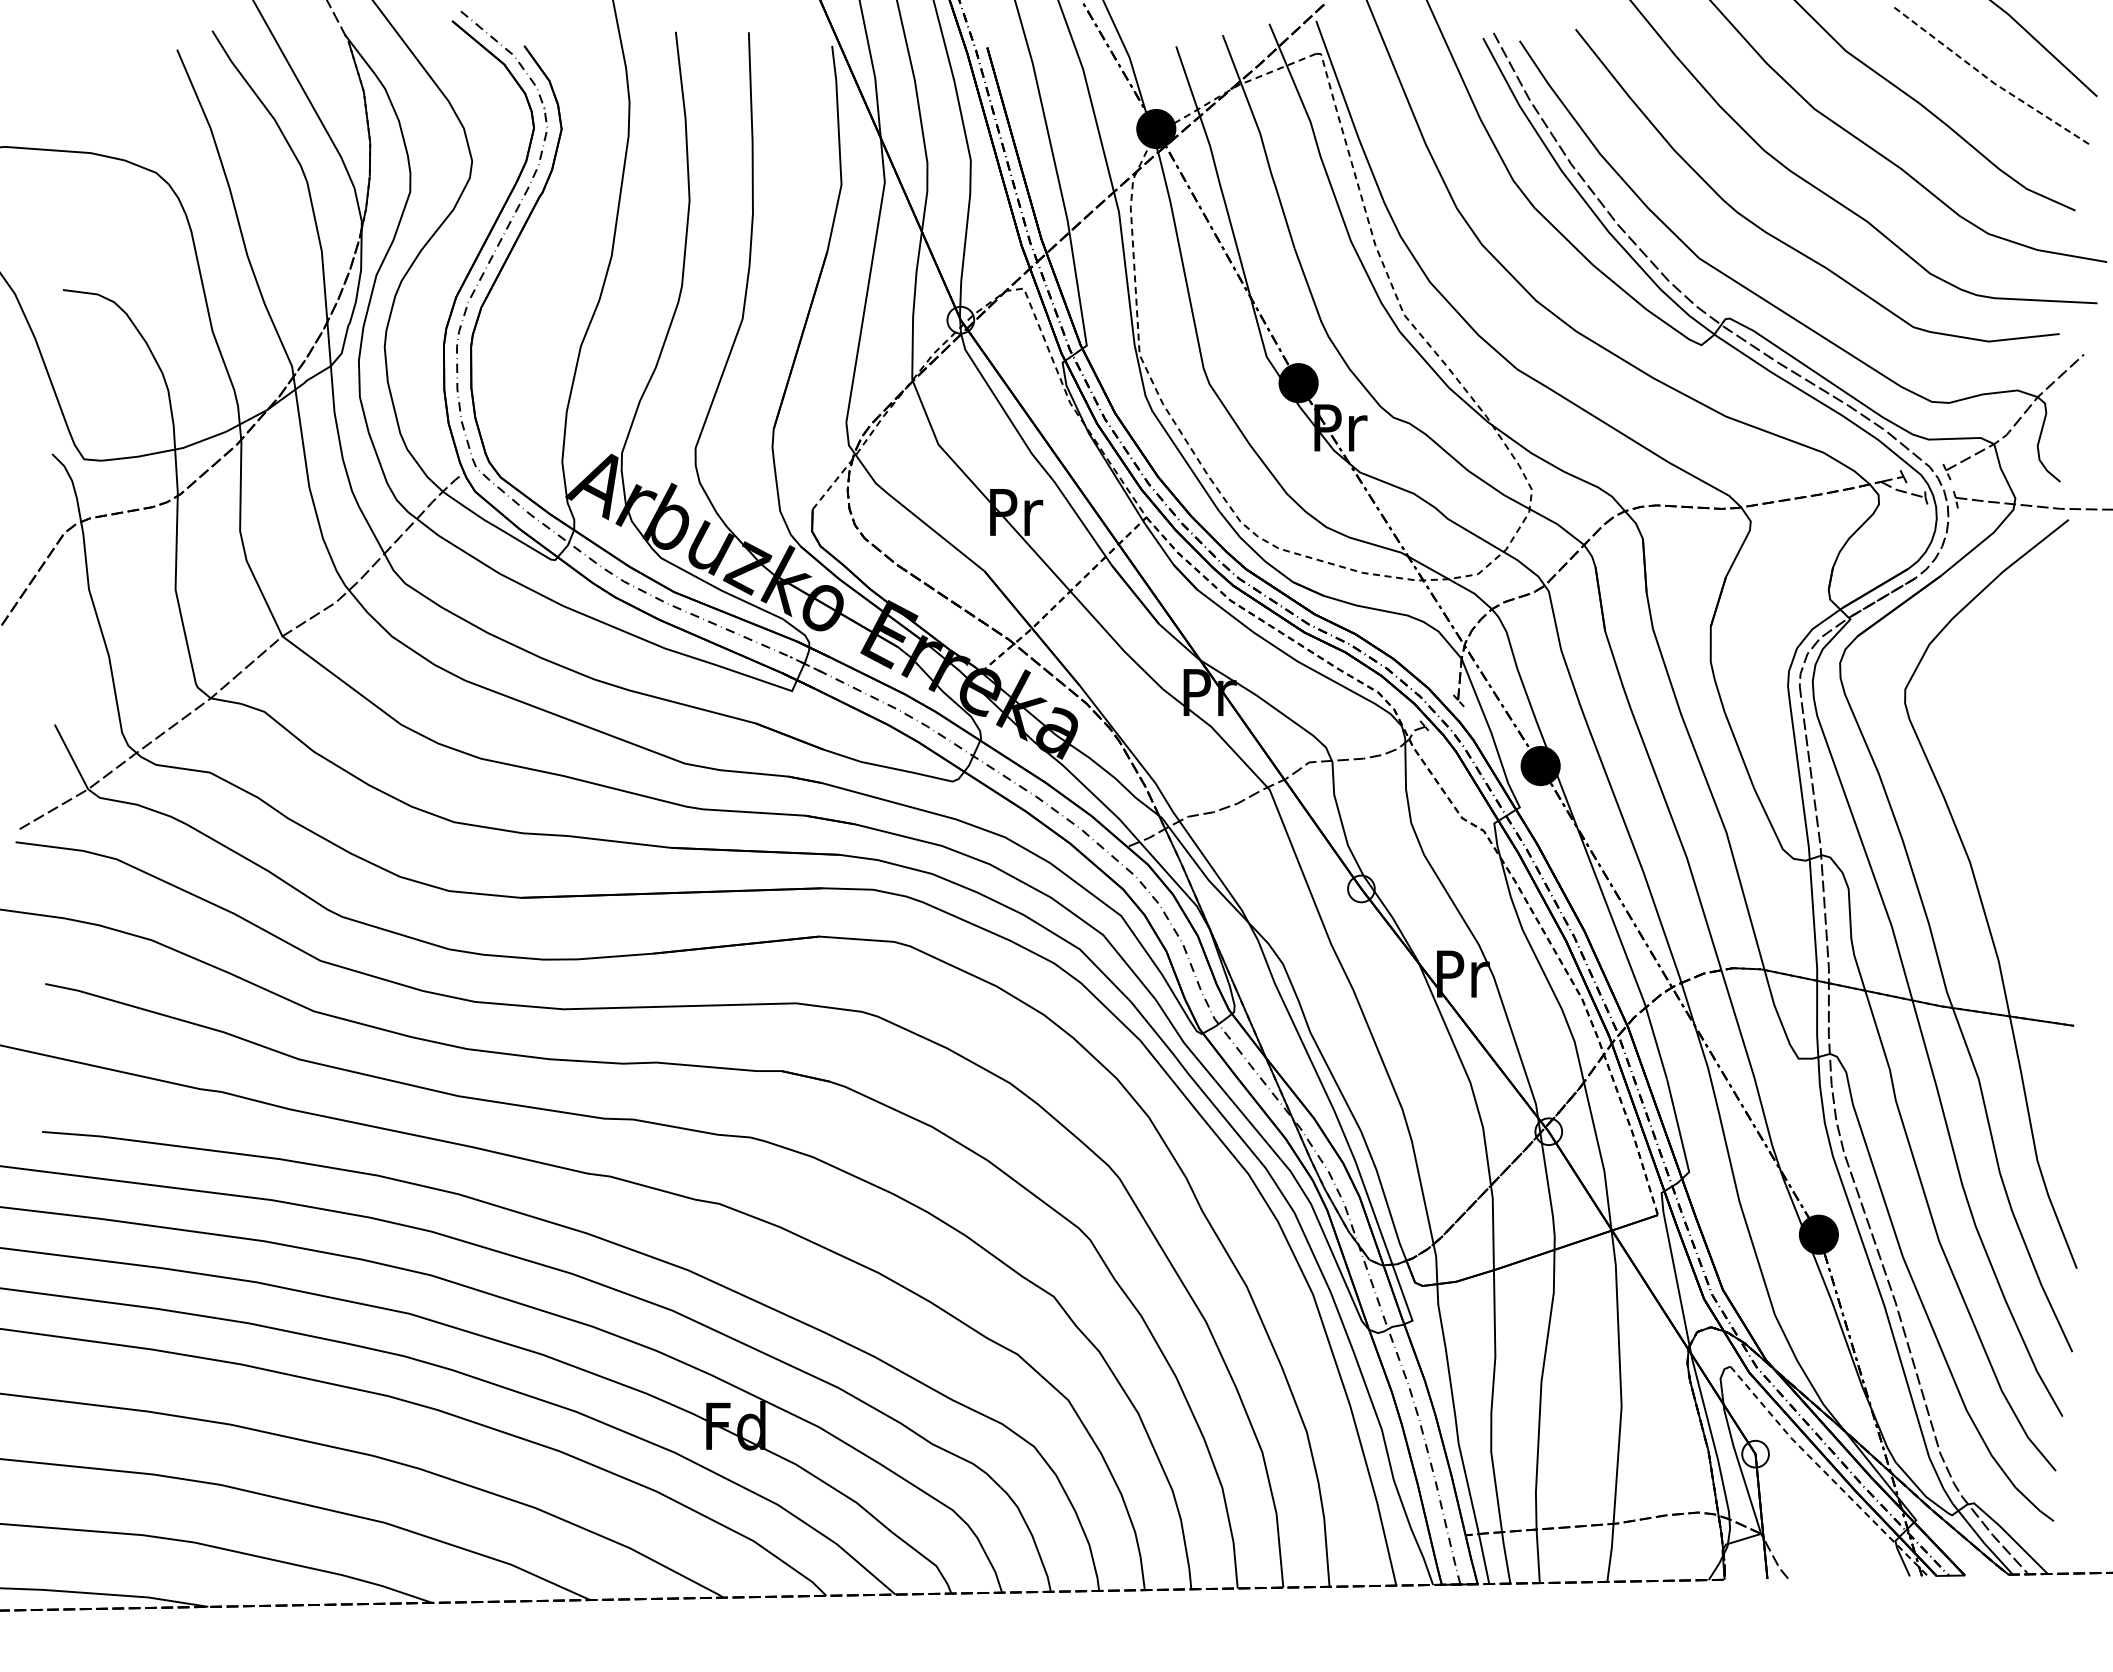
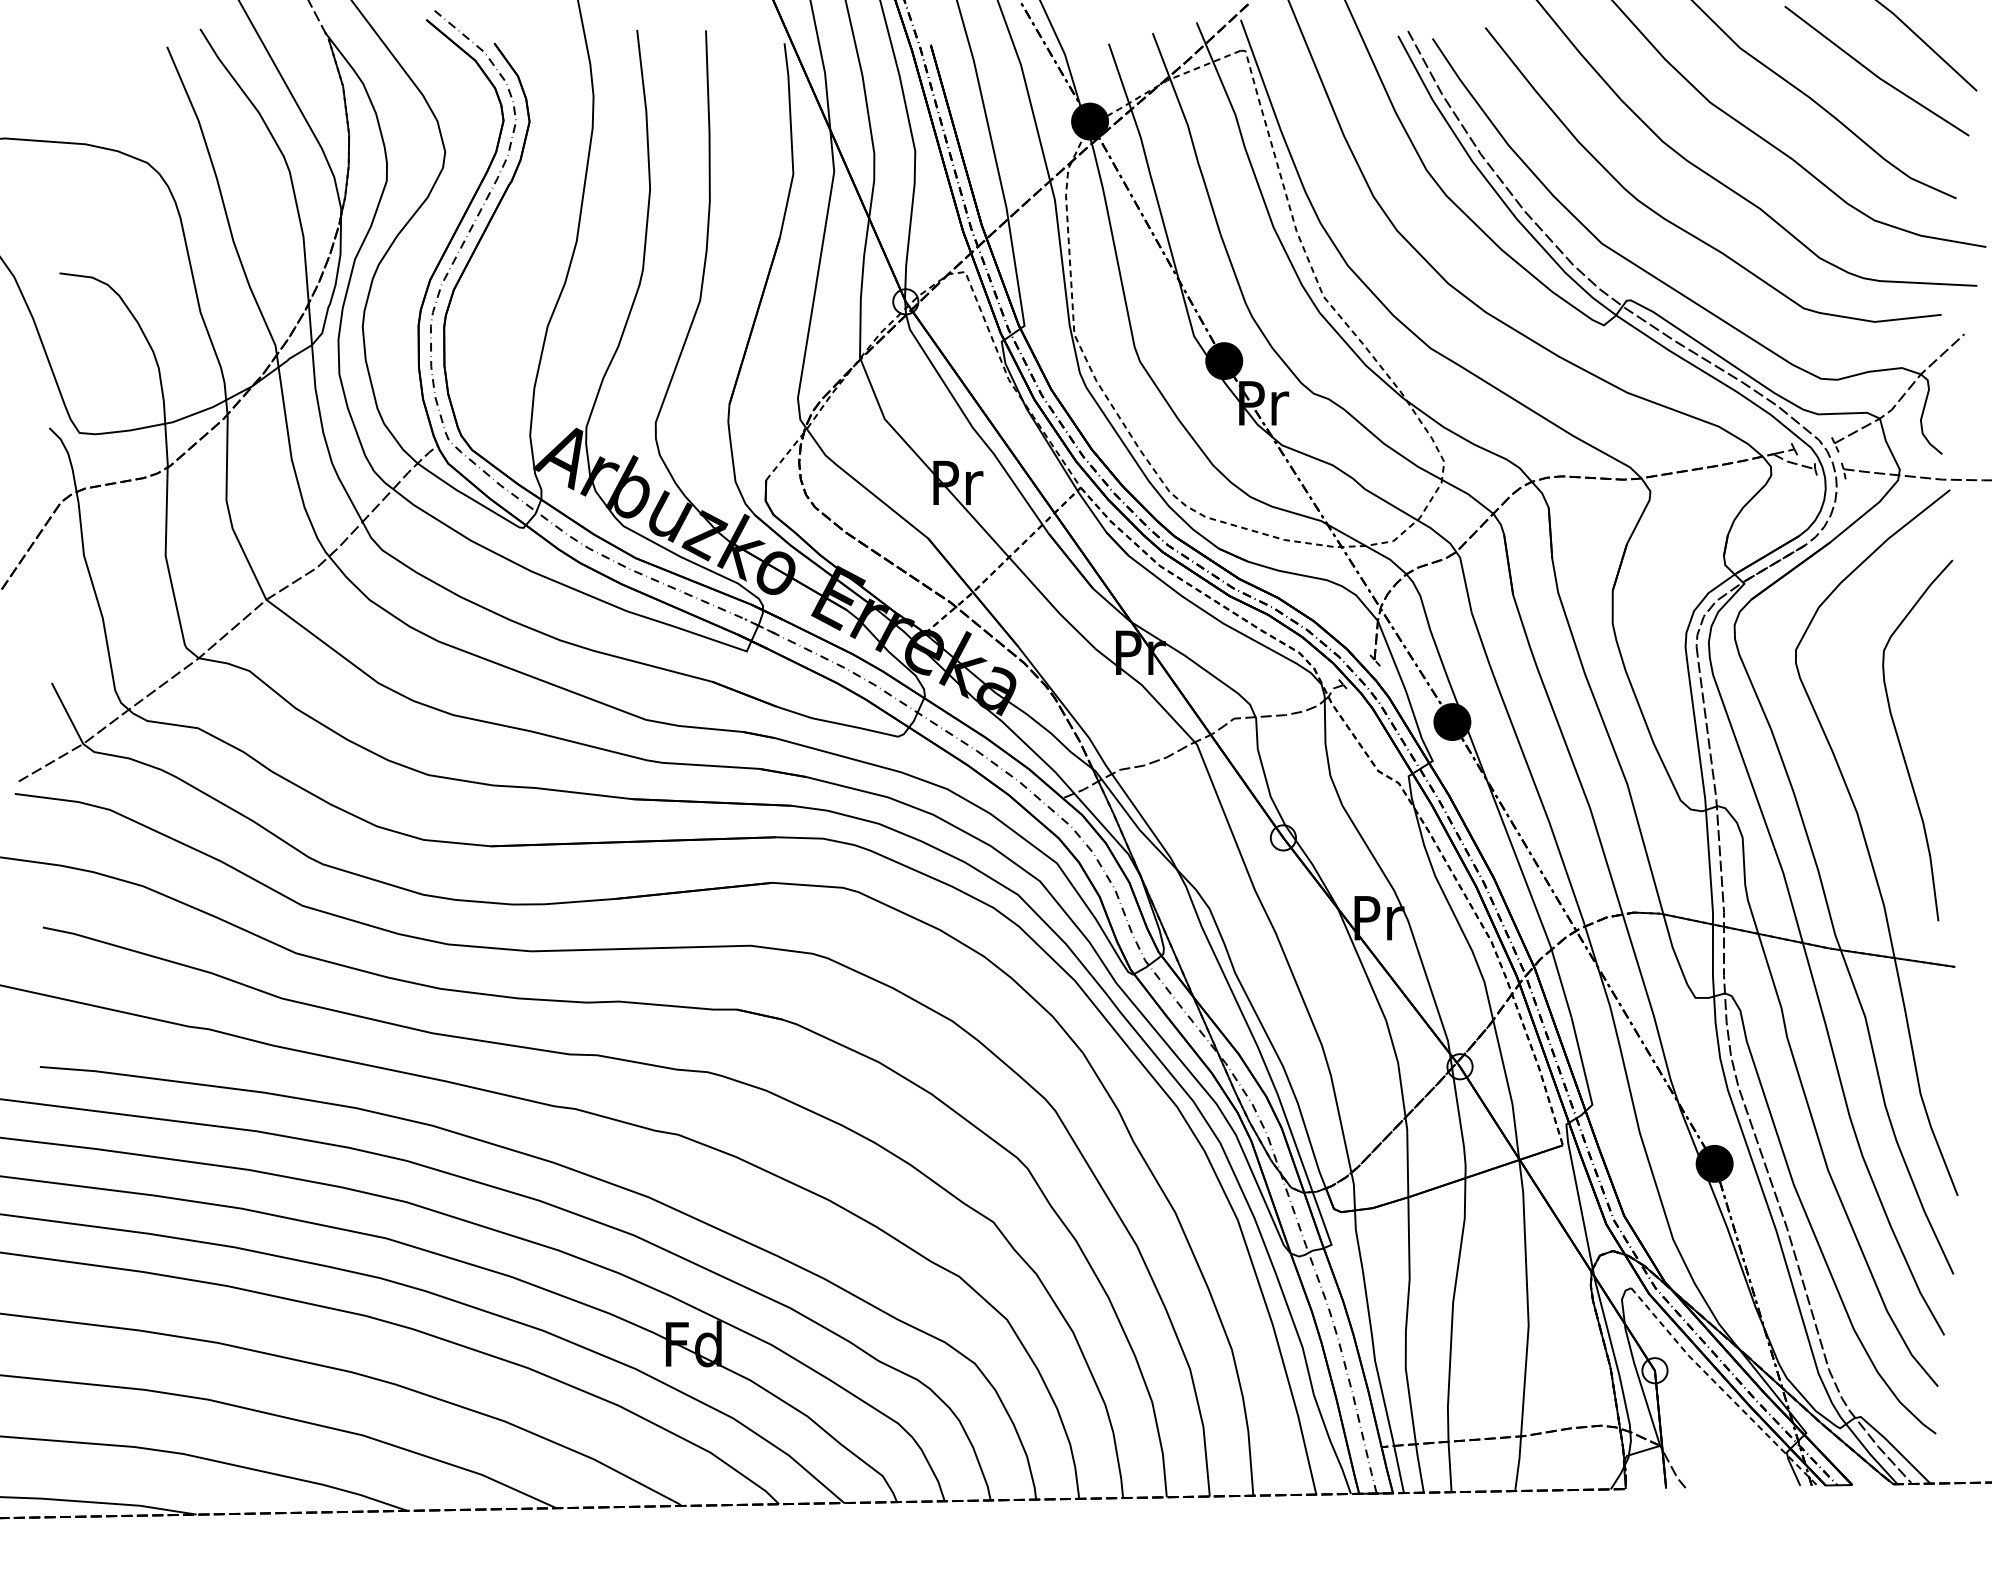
line: (1988, 79) -> (1874, 74), dashed -> solid
curve: (2016, 788) -> (1900, 743), added

